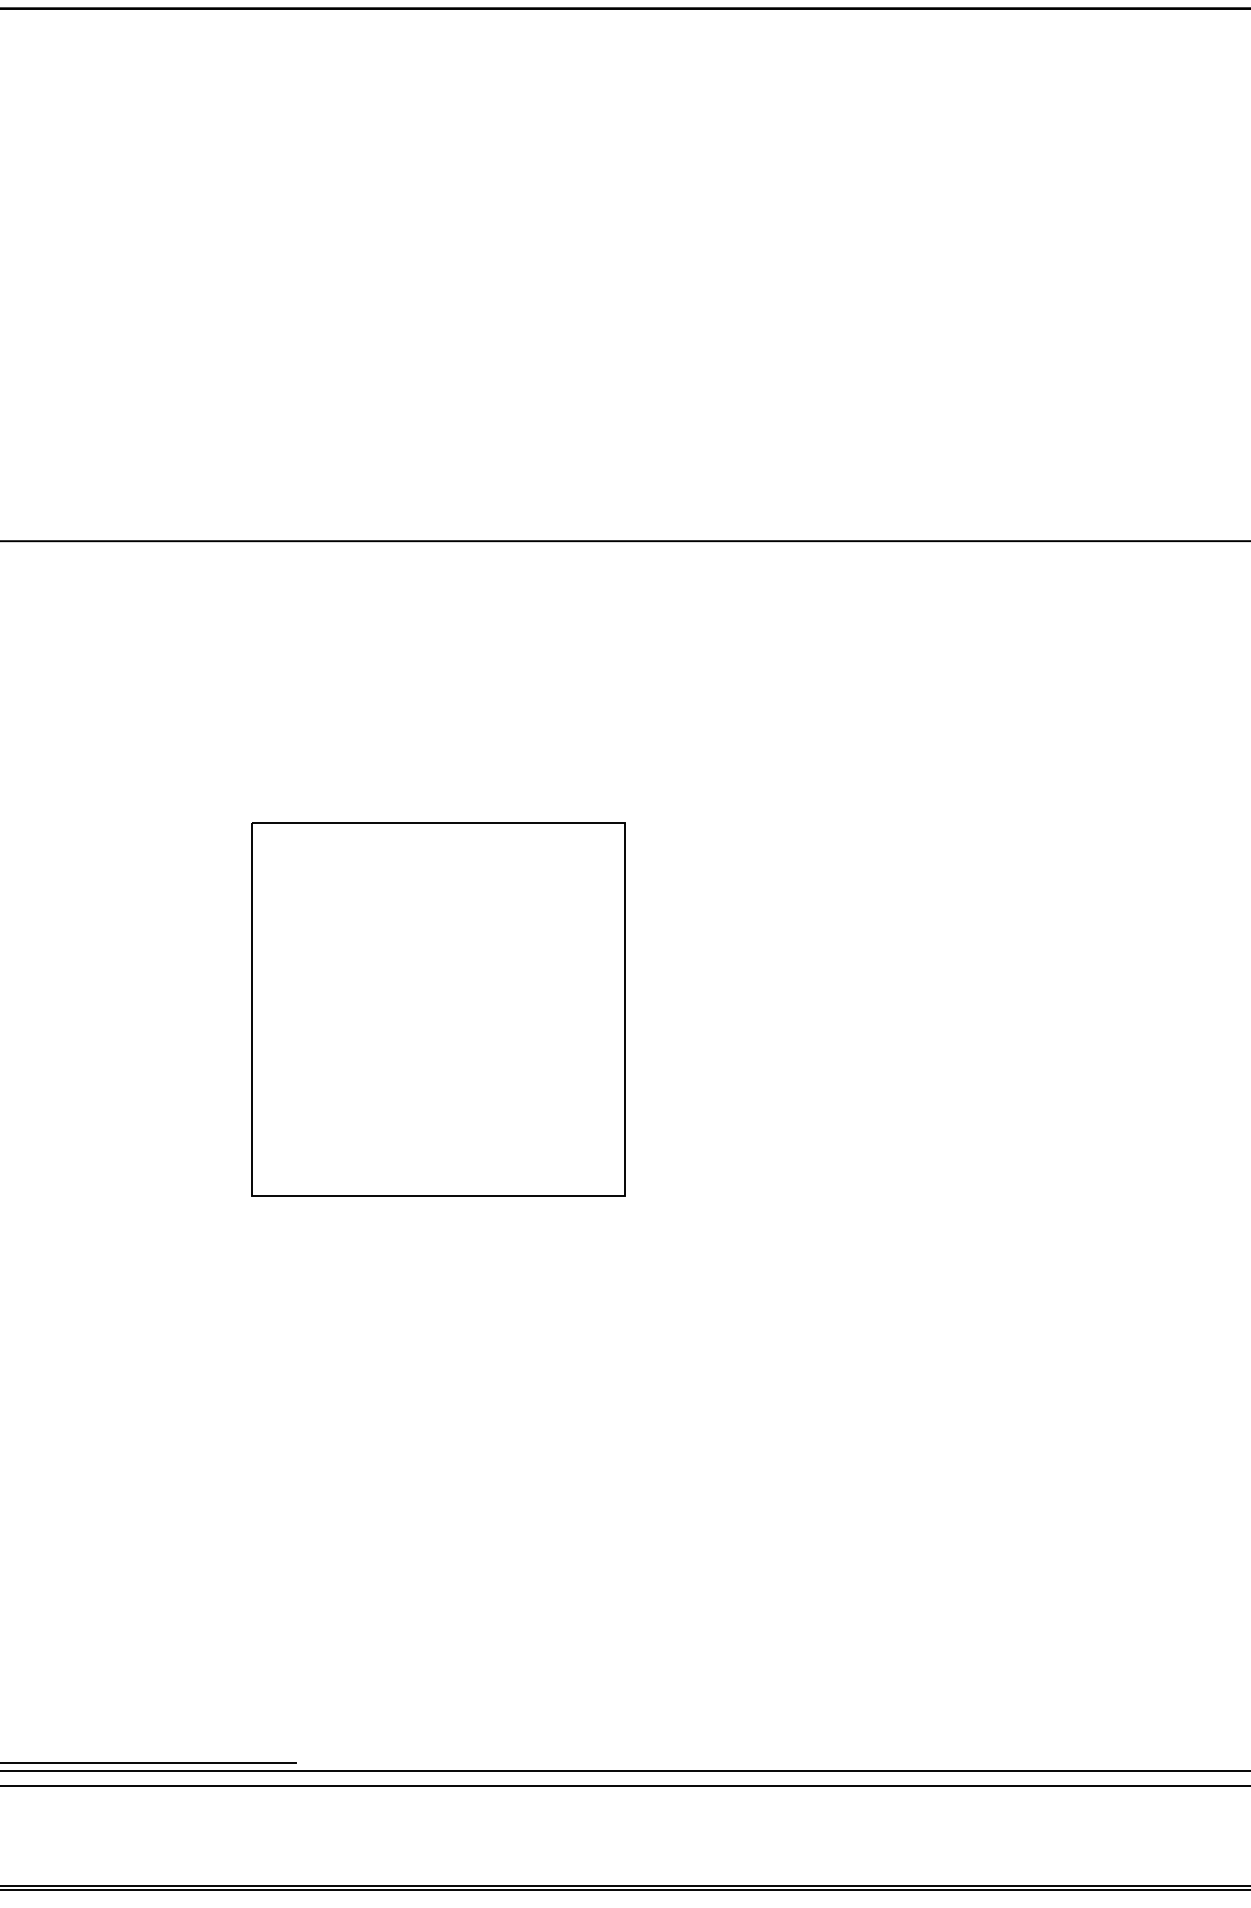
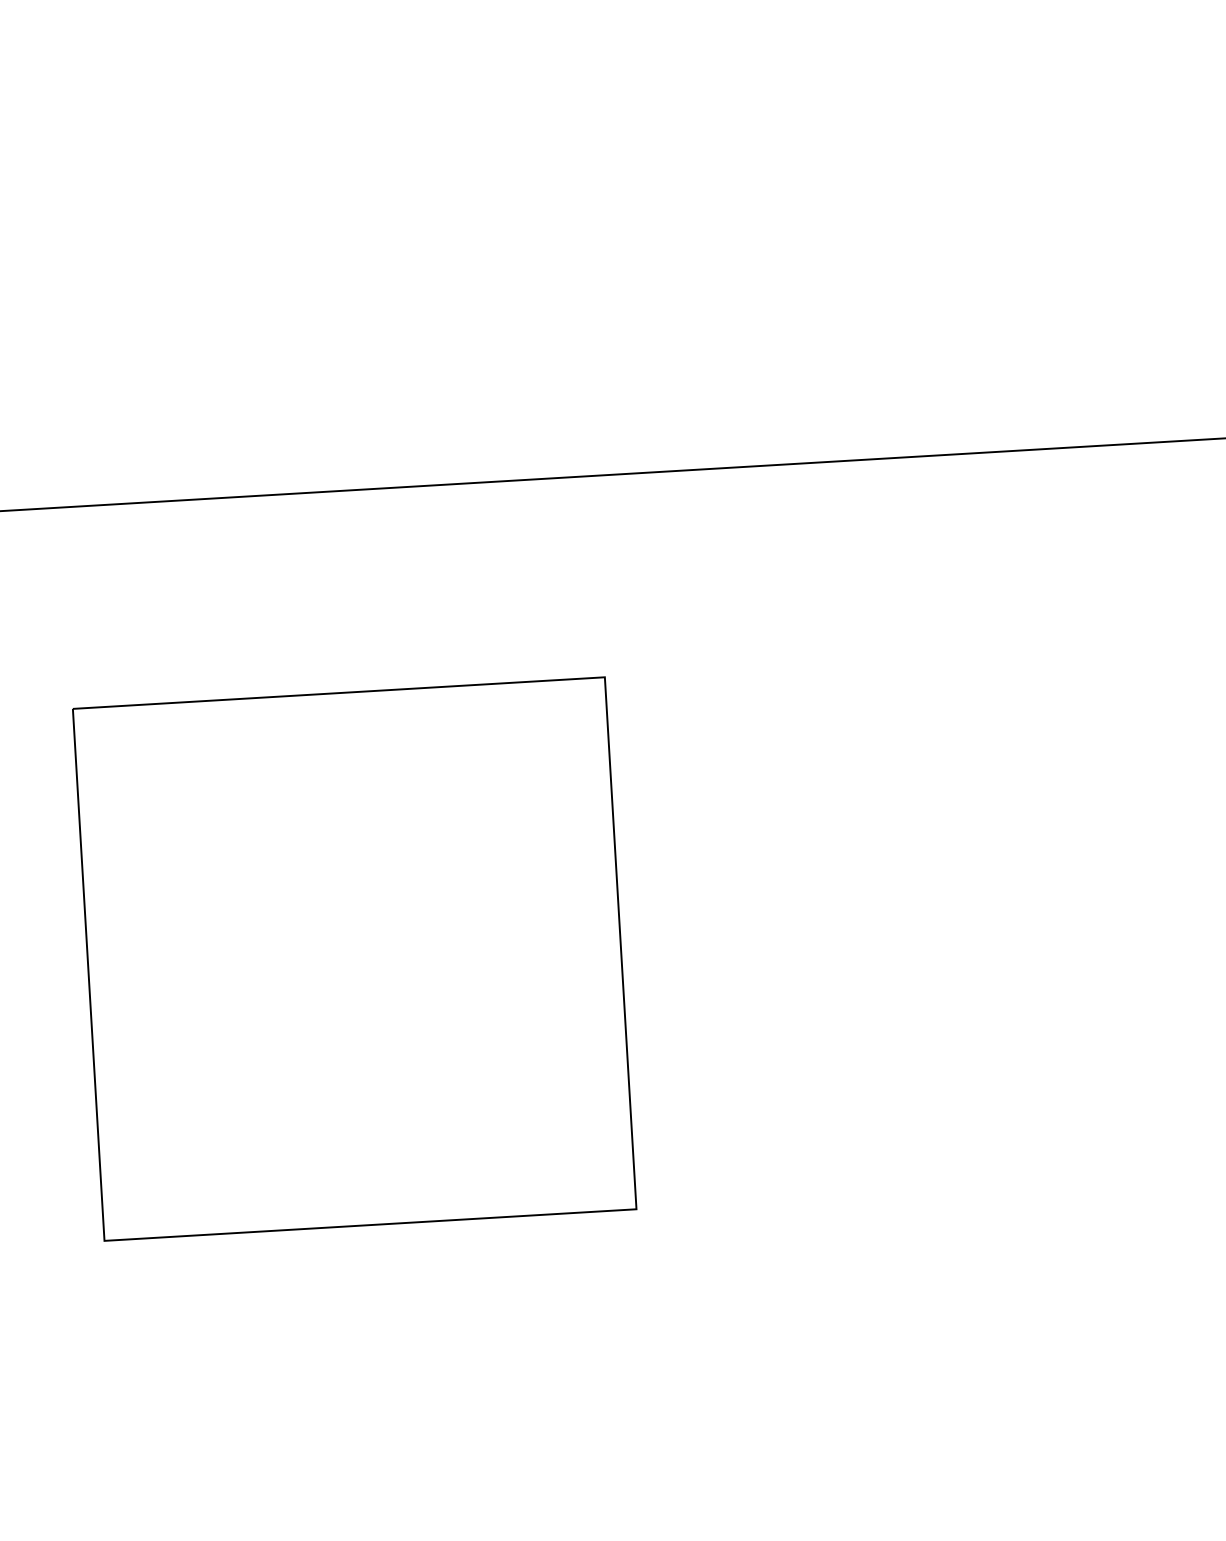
part: (438, 1009) -> (354, 959), size x1.43

